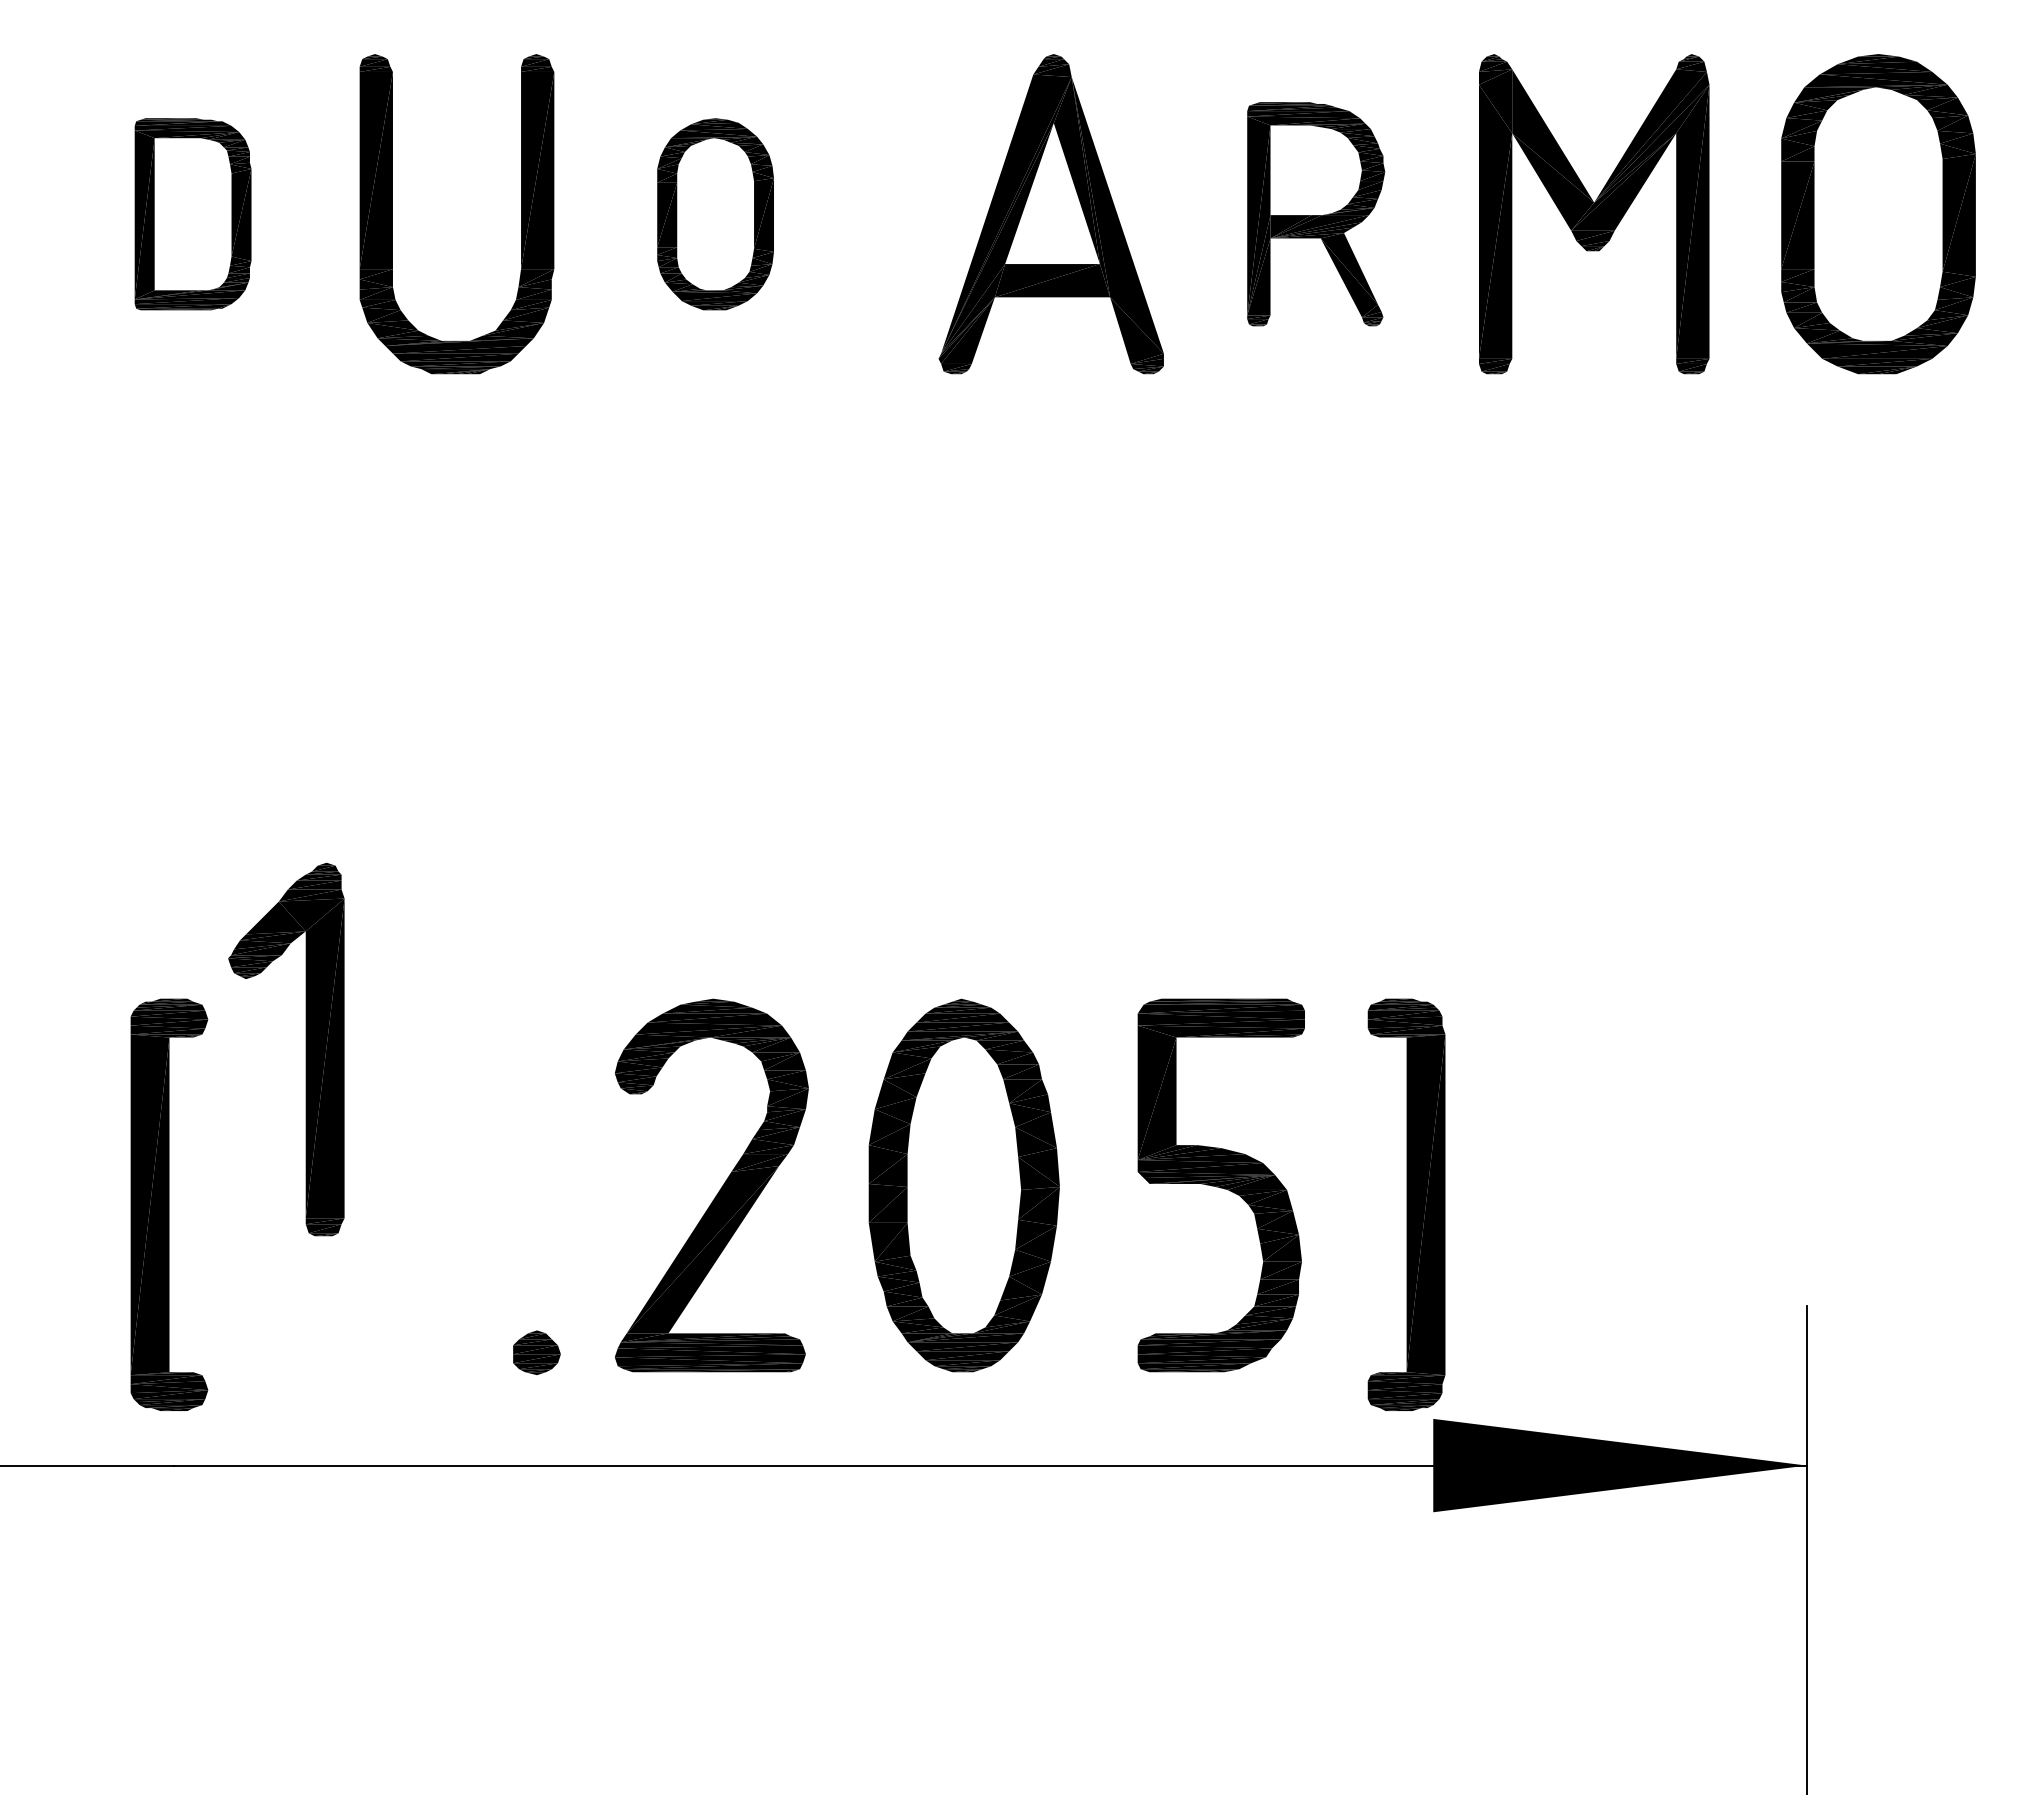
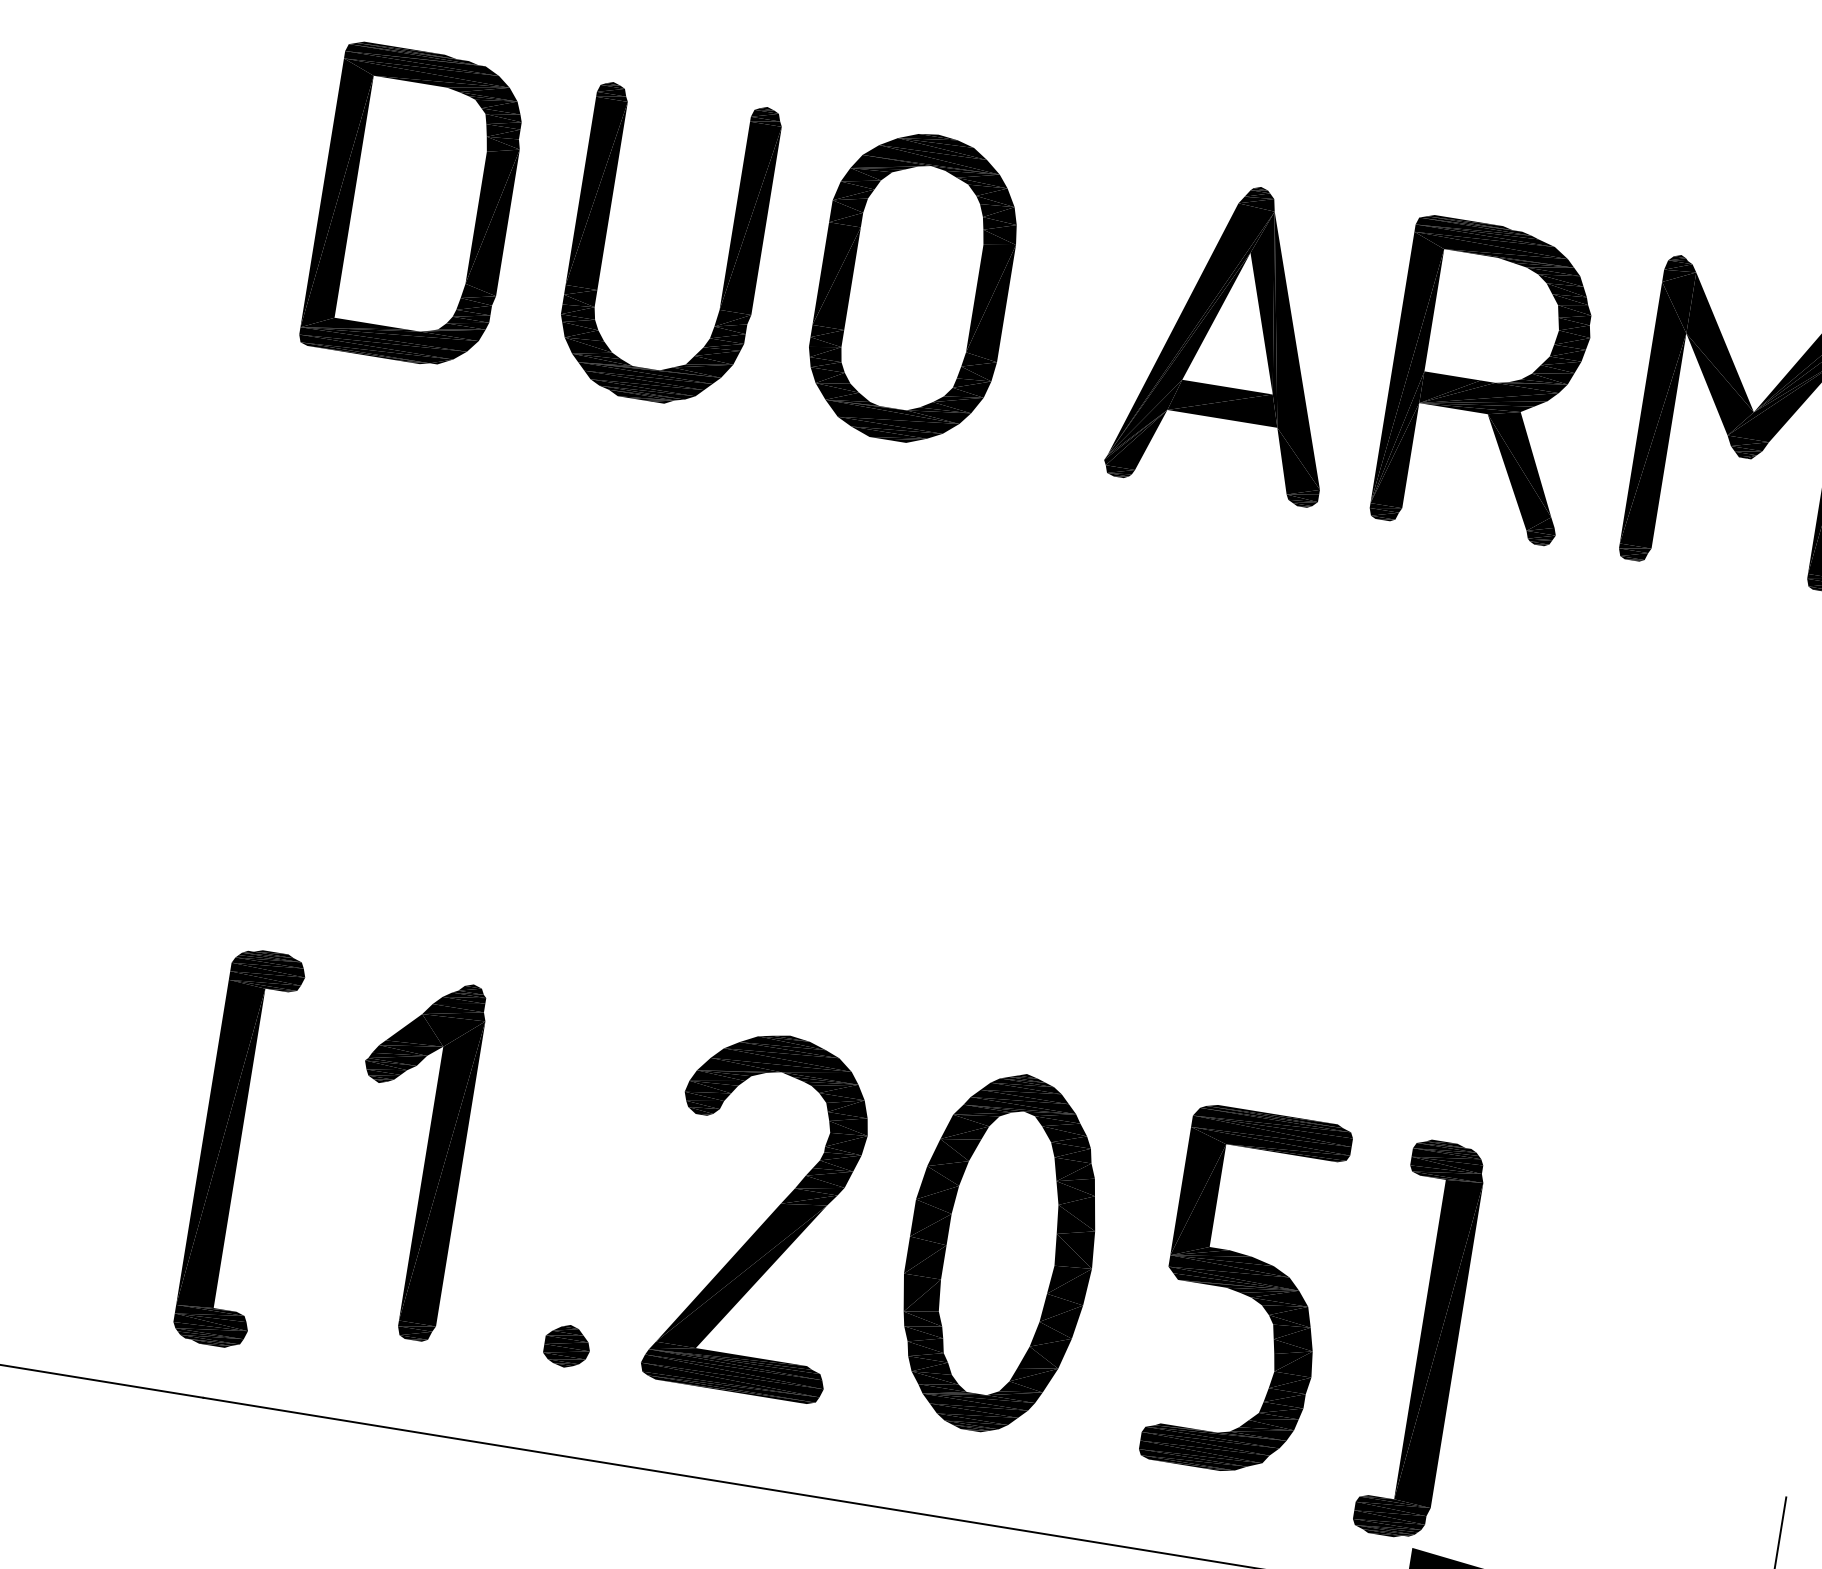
part: (192, 214) -> (414, 206), size x1.67
part: (715, 214) -> (913, 287), size x1.67
part: (1315, 214) -> (1486, 380), size x1.43
part: (305, 1049) -> (424, 1159), moved

